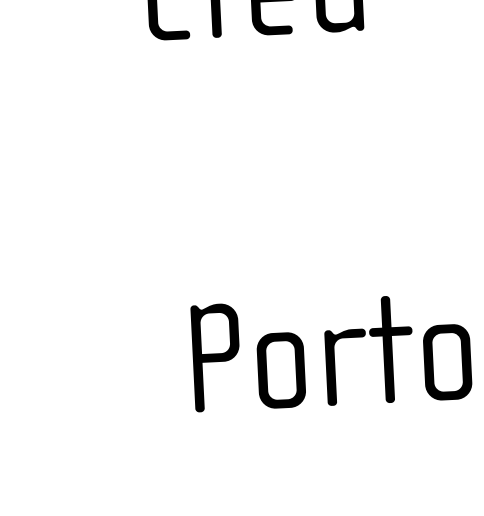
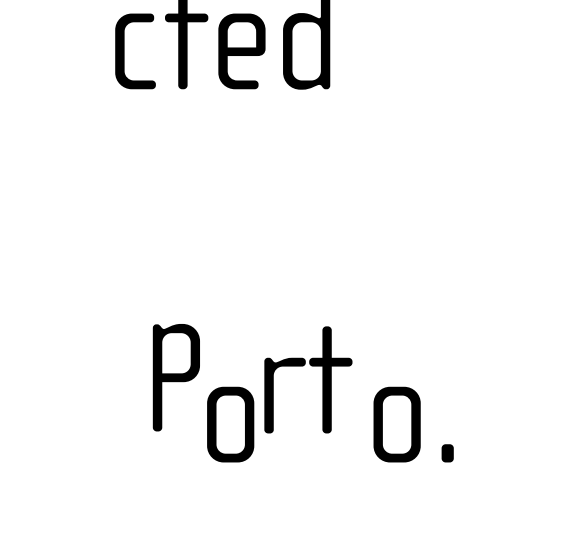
part: (371, 336) -> (311, 366), moved
part: (215, 357) -> (175, 377), moved

